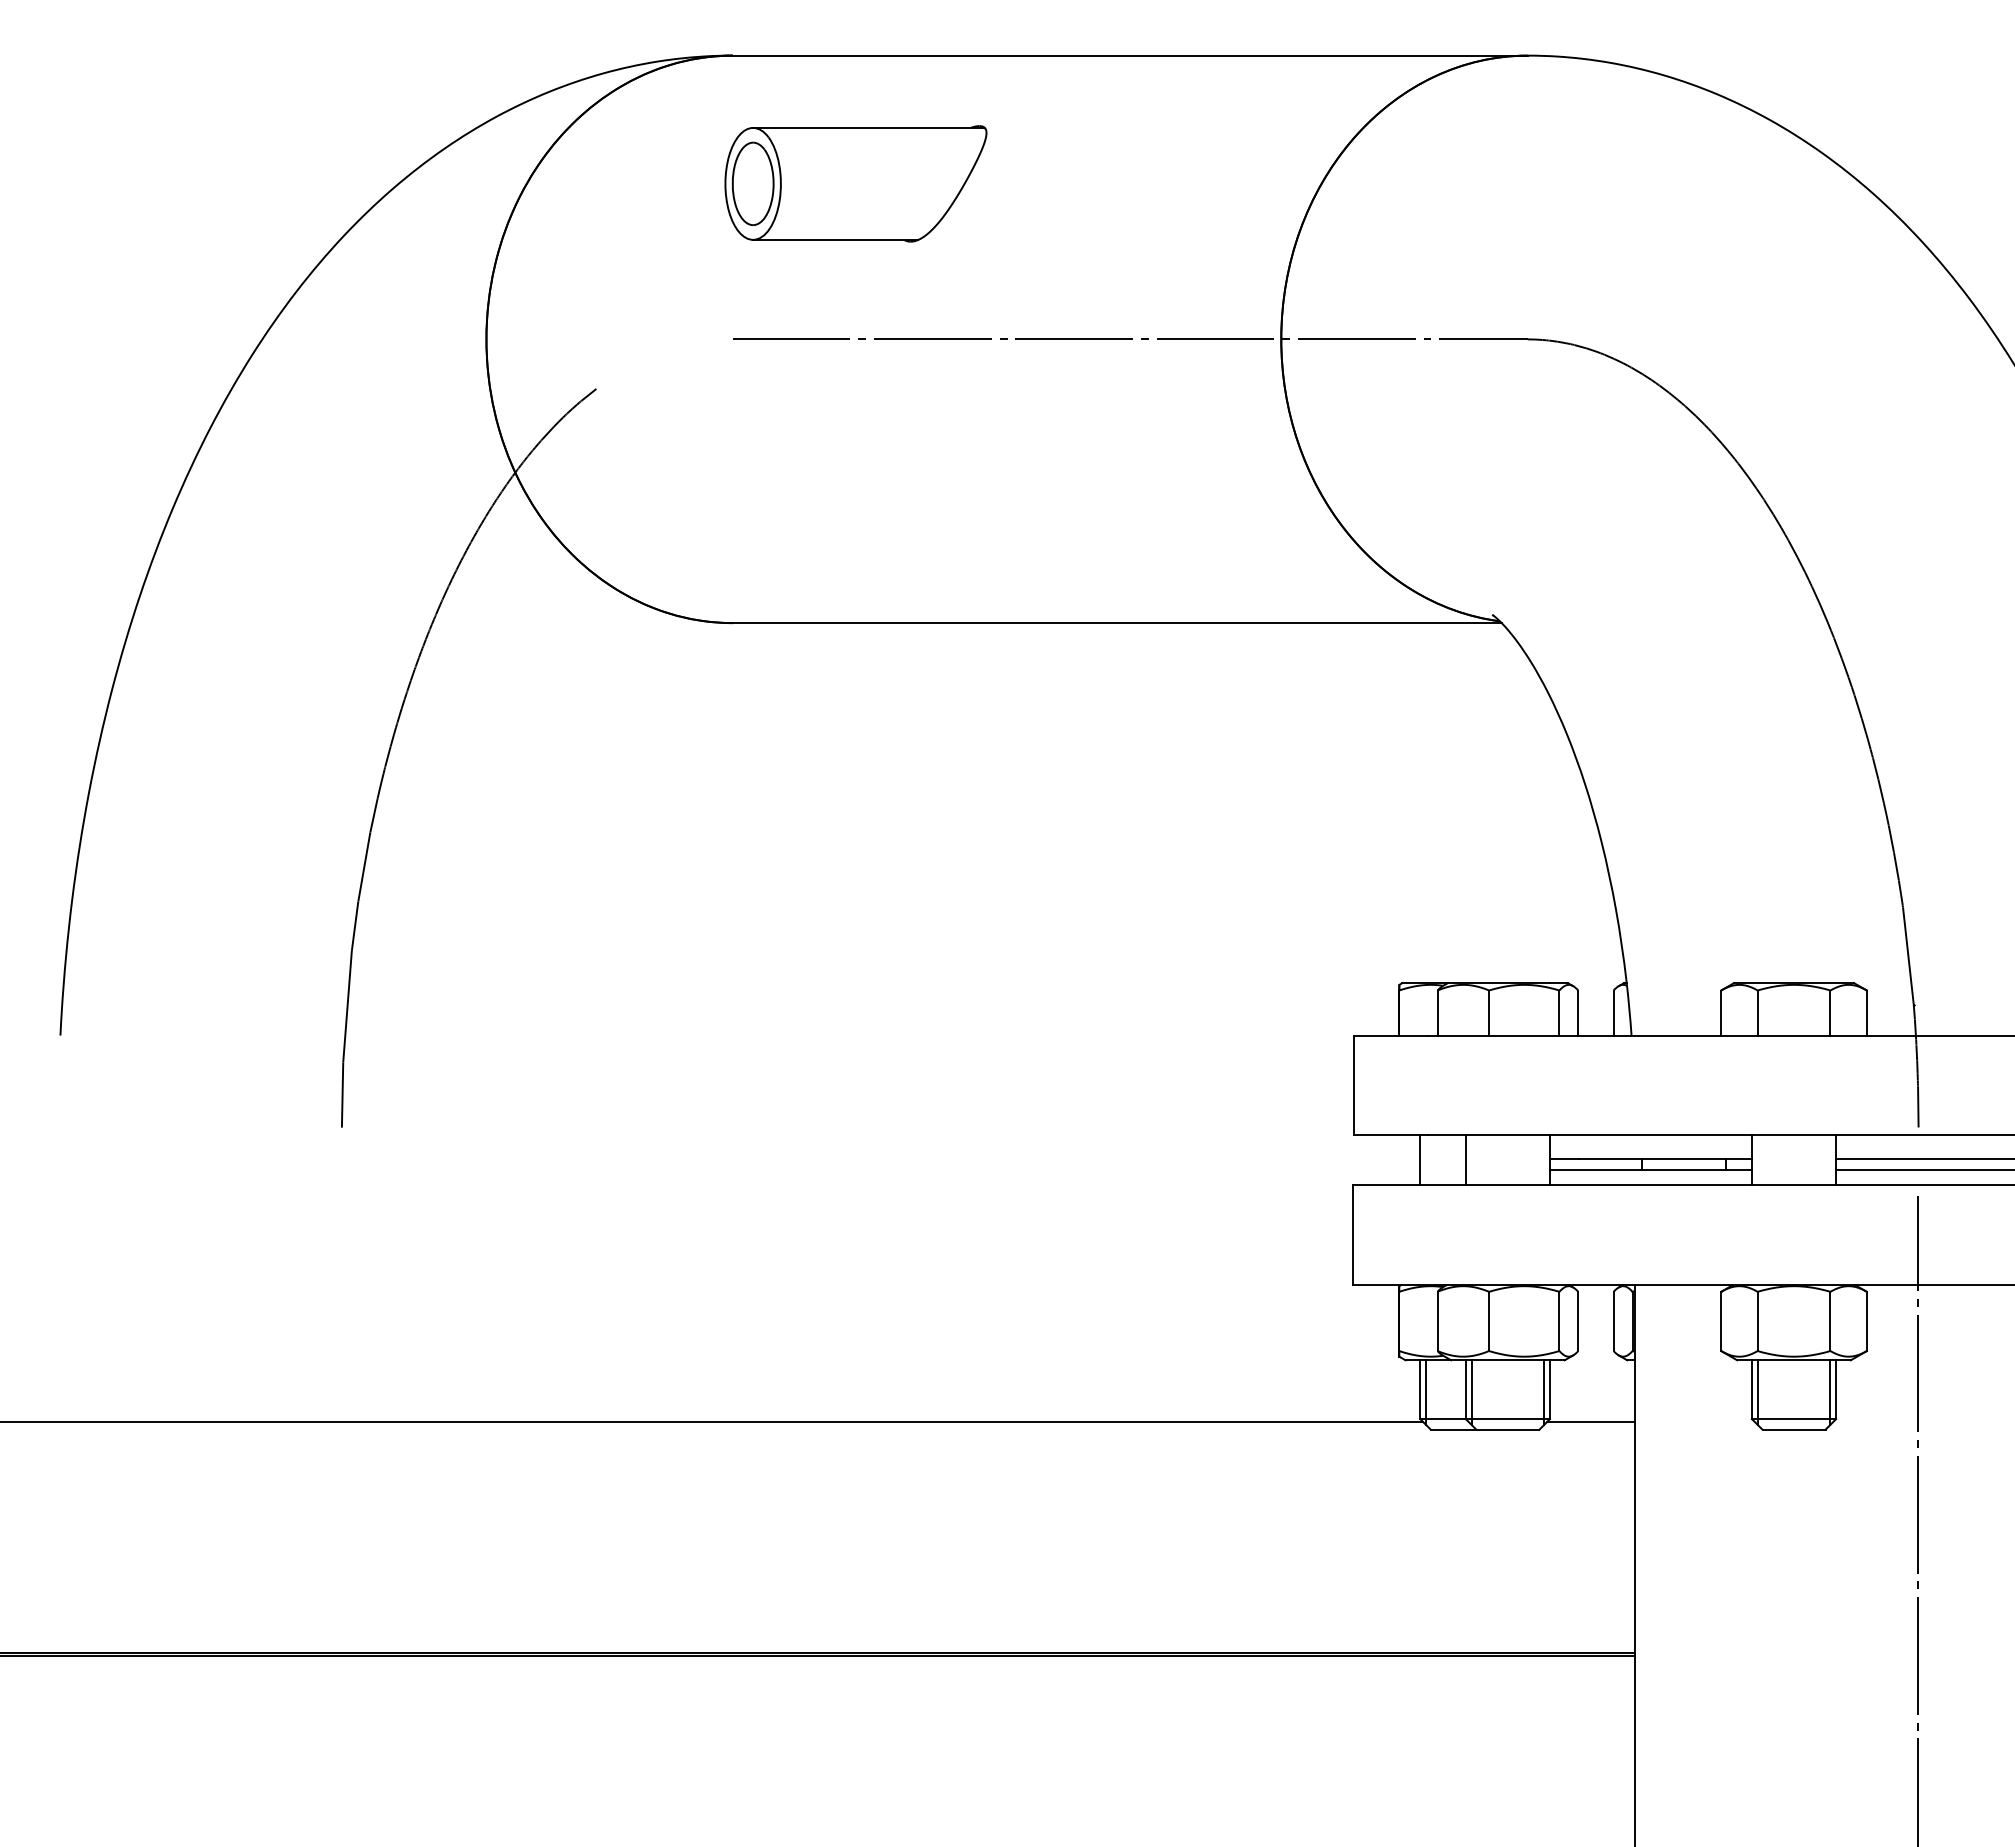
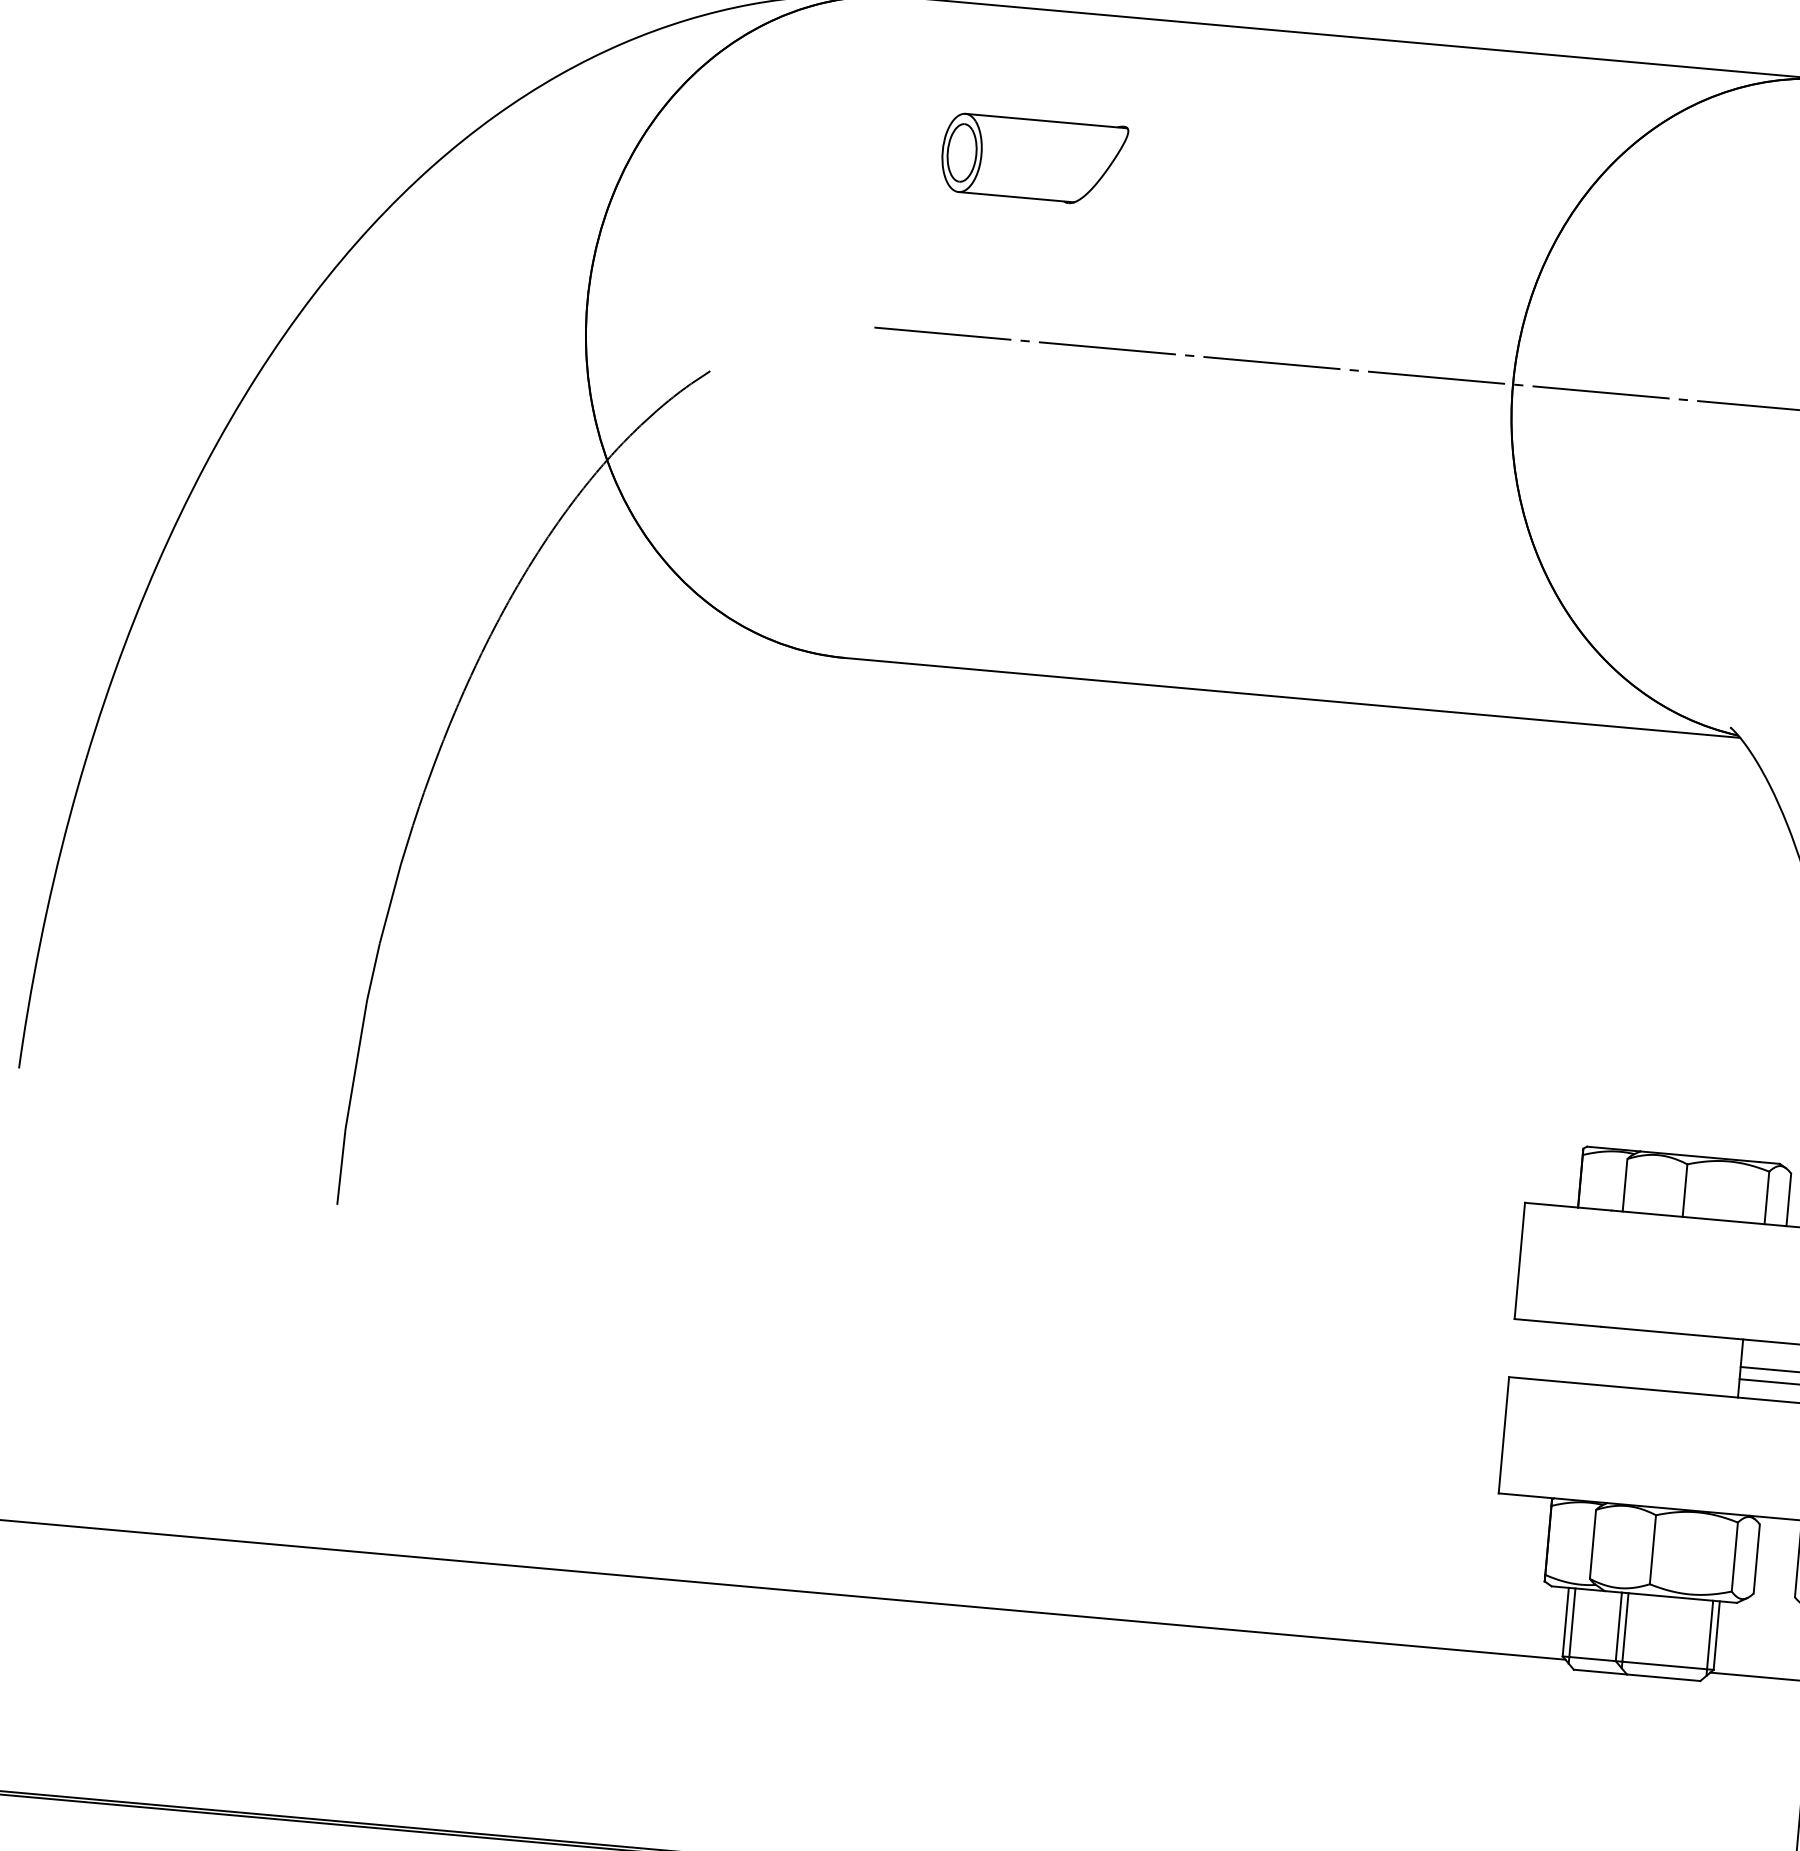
part: (855, 183) -> (1033, 158), size x0.6
line: (1420, 1160) -> (1589, 1355), removed
line: (1465, 1160) -> (1642, 1359), removed

